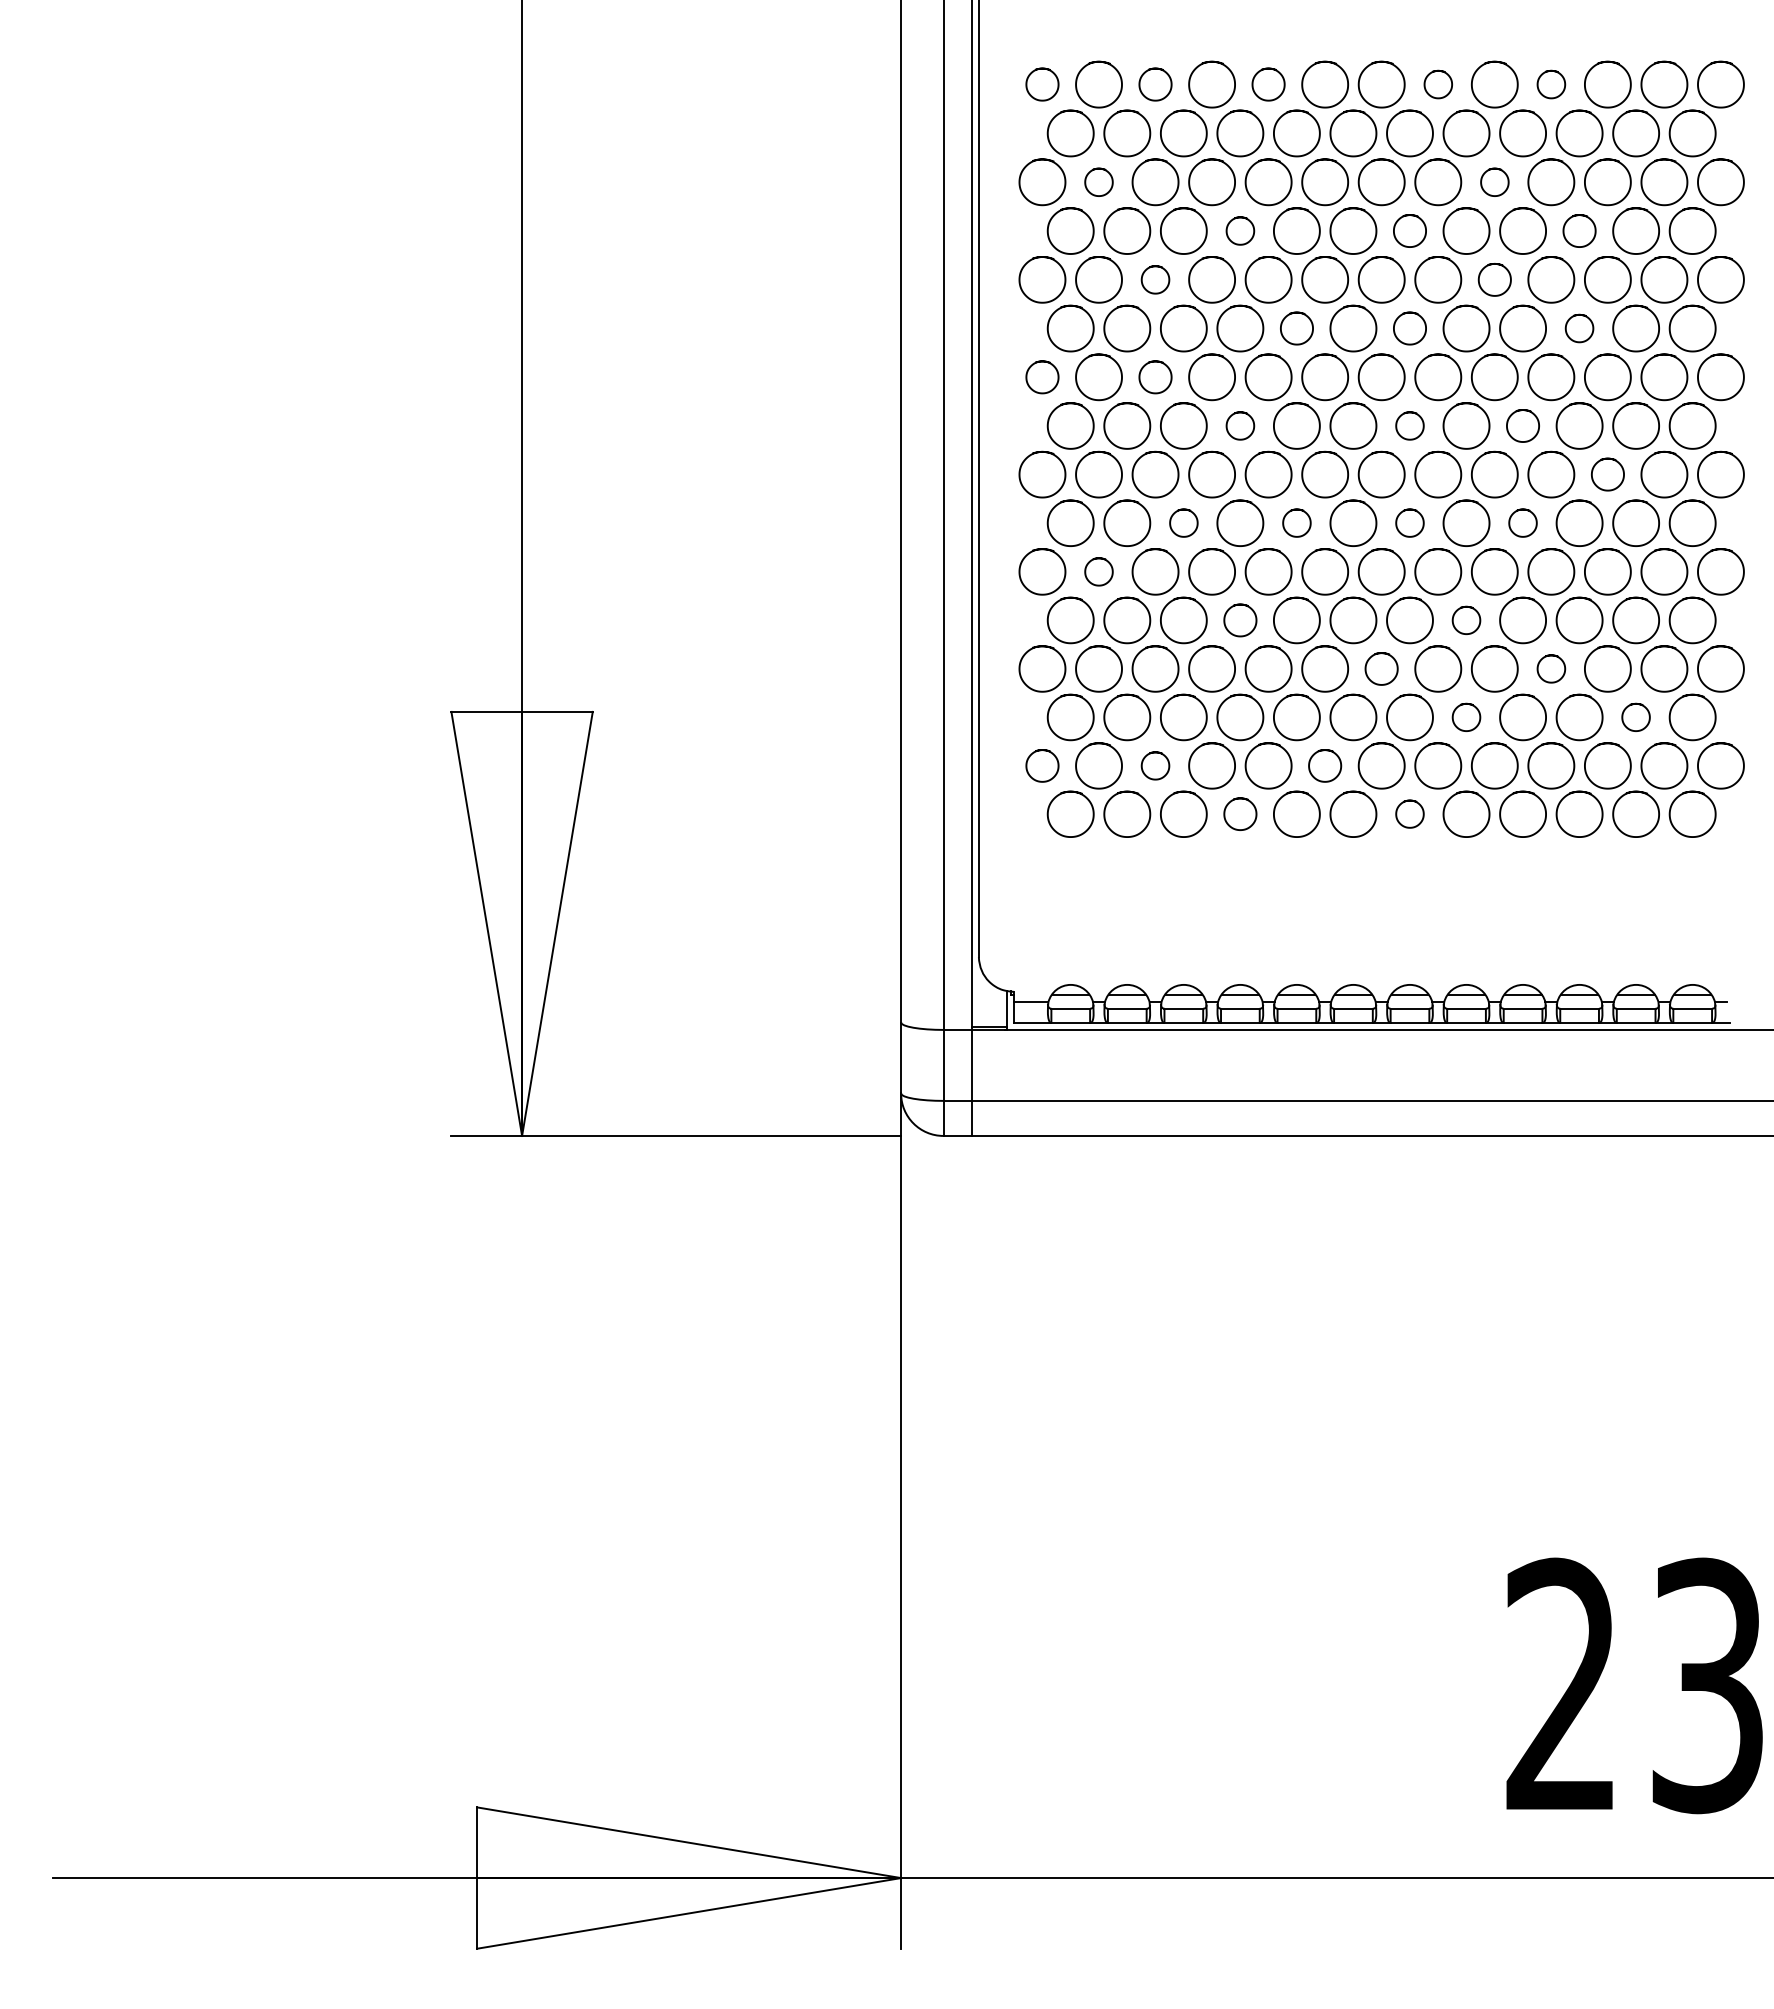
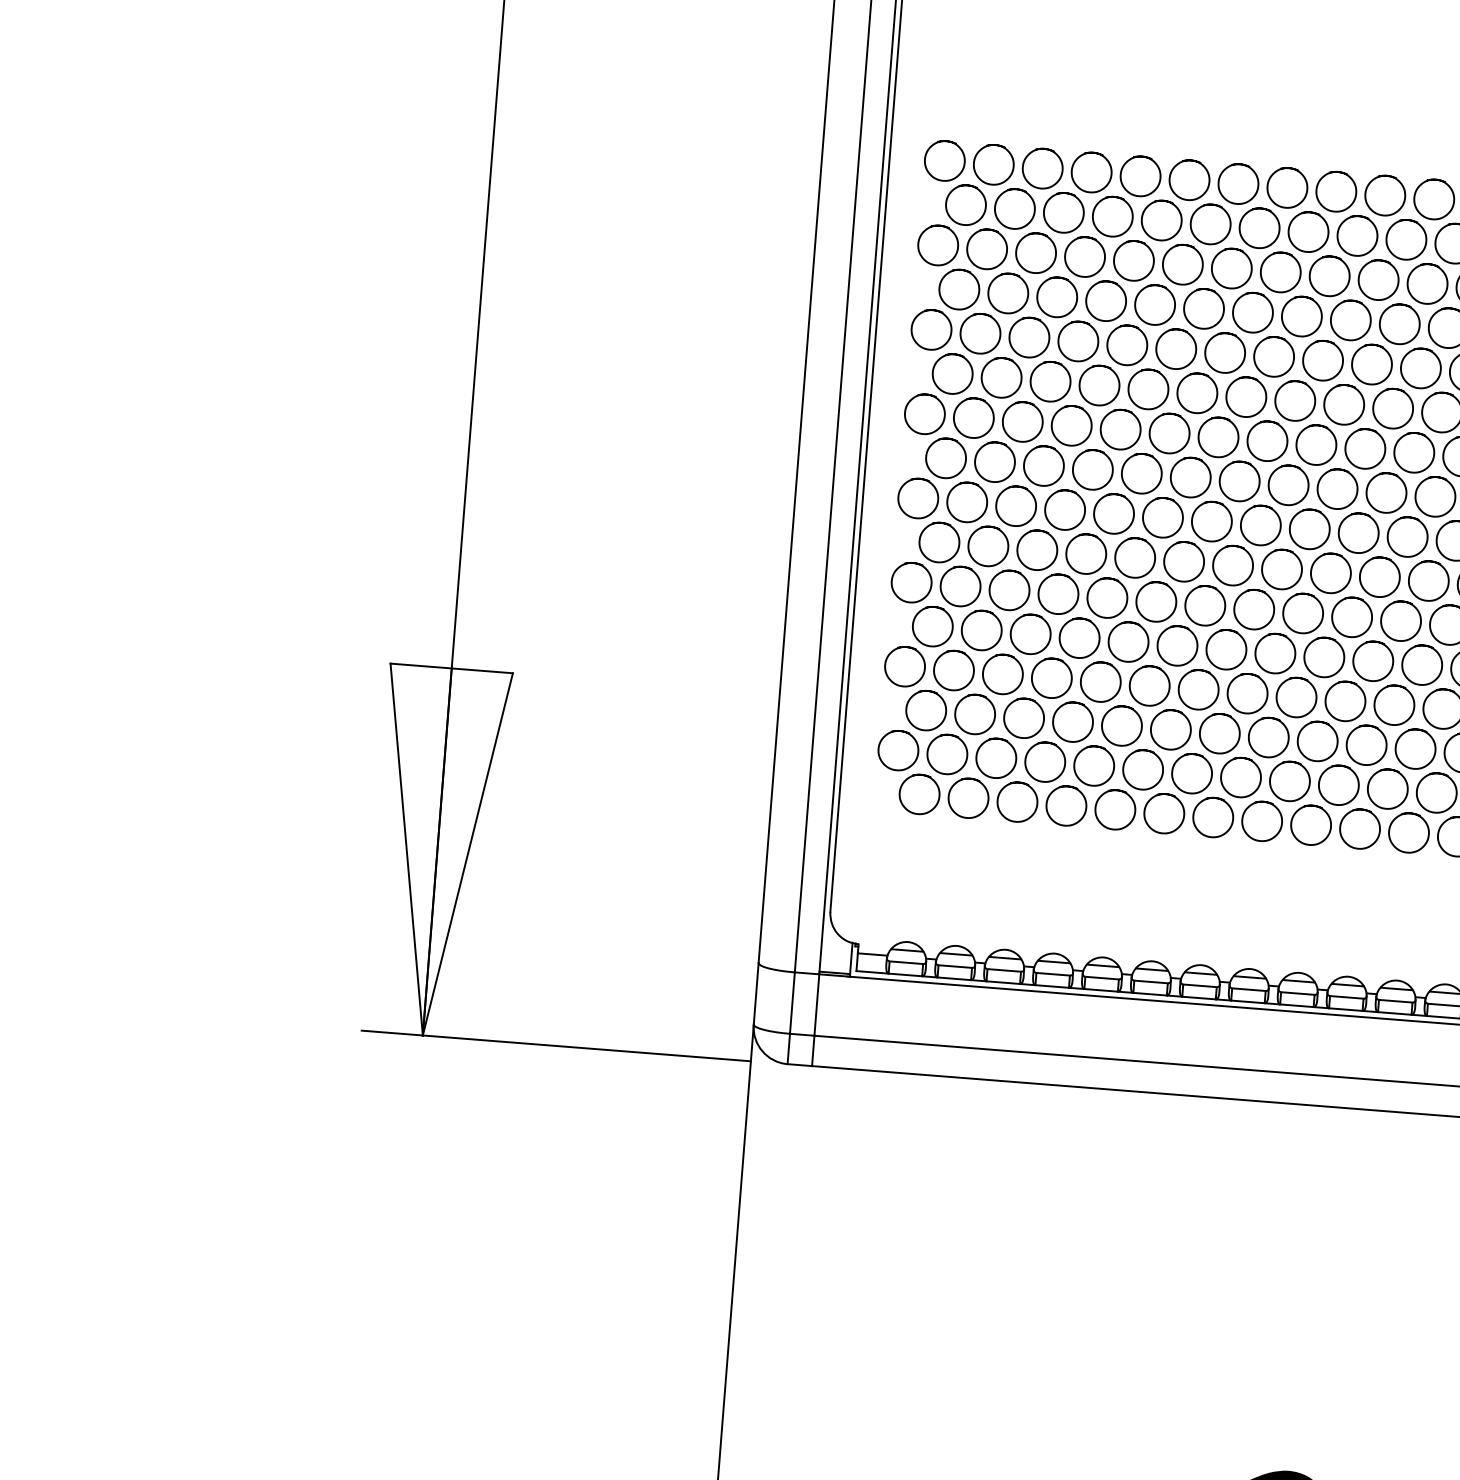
part: (1042, 84) -> (944, 160), size x1.43
part: (1155, 84) -> (1042, 168), size x1.43
part: (1268, 84) -> (1140, 176), size x1.43
part: (1438, 84) -> (1287, 187), size x1.67
part: (1551, 84) -> (1385, 195), size x1.67
part: (1098, 182) -> (986, 249), size x1.67
part: (1494, 182) -> (1329, 276), size x1.67
part: (1240, 230) -> (1106, 300), size x1.67
part: (1409, 230) -> (1252, 312), size x1.43
part: (1579, 230) -> (1399, 323), size x1.43
part: (1155, 279) -> (1029, 337), size x1.67
part: (1494, 279) -> (1322, 360), size x1.43
part: (1296, 328) -> (1148, 389), size x1.43
part: (1409, 328) -> (1245, 397), size x1.43
part: (1579, 328) -> (1393, 408), size x1.67
part: (1042, 377) -> (924, 414), size x1.43
part: (1155, 377) -> (1022, 422), size x1.43
part: (1240, 425) -> (1093, 469), size x1.67
part: (1409, 425) -> (1239, 480), size x1.67
part: (1522, 425) -> (1337, 488), size x1.43
part: (1607, 474) -> (1407, 536), size x1.43
part: (1183, 522) -> (1037, 549), size x1.67
part: (1296, 522) -> (1134, 557), size x1.67
part: (1409, 522) -> (1232, 564), size x1.67
part: (1522, 522) -> (1330, 572), size x1.67
part: (1098, 571) -> (960, 586), size x1.67
part: (1240, 620) -> (1079, 638), size x1.43
part: (1466, 620) -> (1275, 653), size x1.67
part: (1381, 668) -> (1198, 689), size x1.43
part: (1551, 668) -> (1345, 700), size x1.67
part: (1466, 717) -> (1268, 737), size x1.67
part: (1635, 717) -> (1415, 749), size x1.67
part: (1042, 765) -> (898, 750), size x1.43
part: (1155, 765) -> (996, 757), size x1.67
part: (1324, 765) -> (1142, 769), size x1.43
part: (1240, 813) -> (1066, 805), size x1.43
part: (1409, 813) -> (1212, 816), size x1.67

